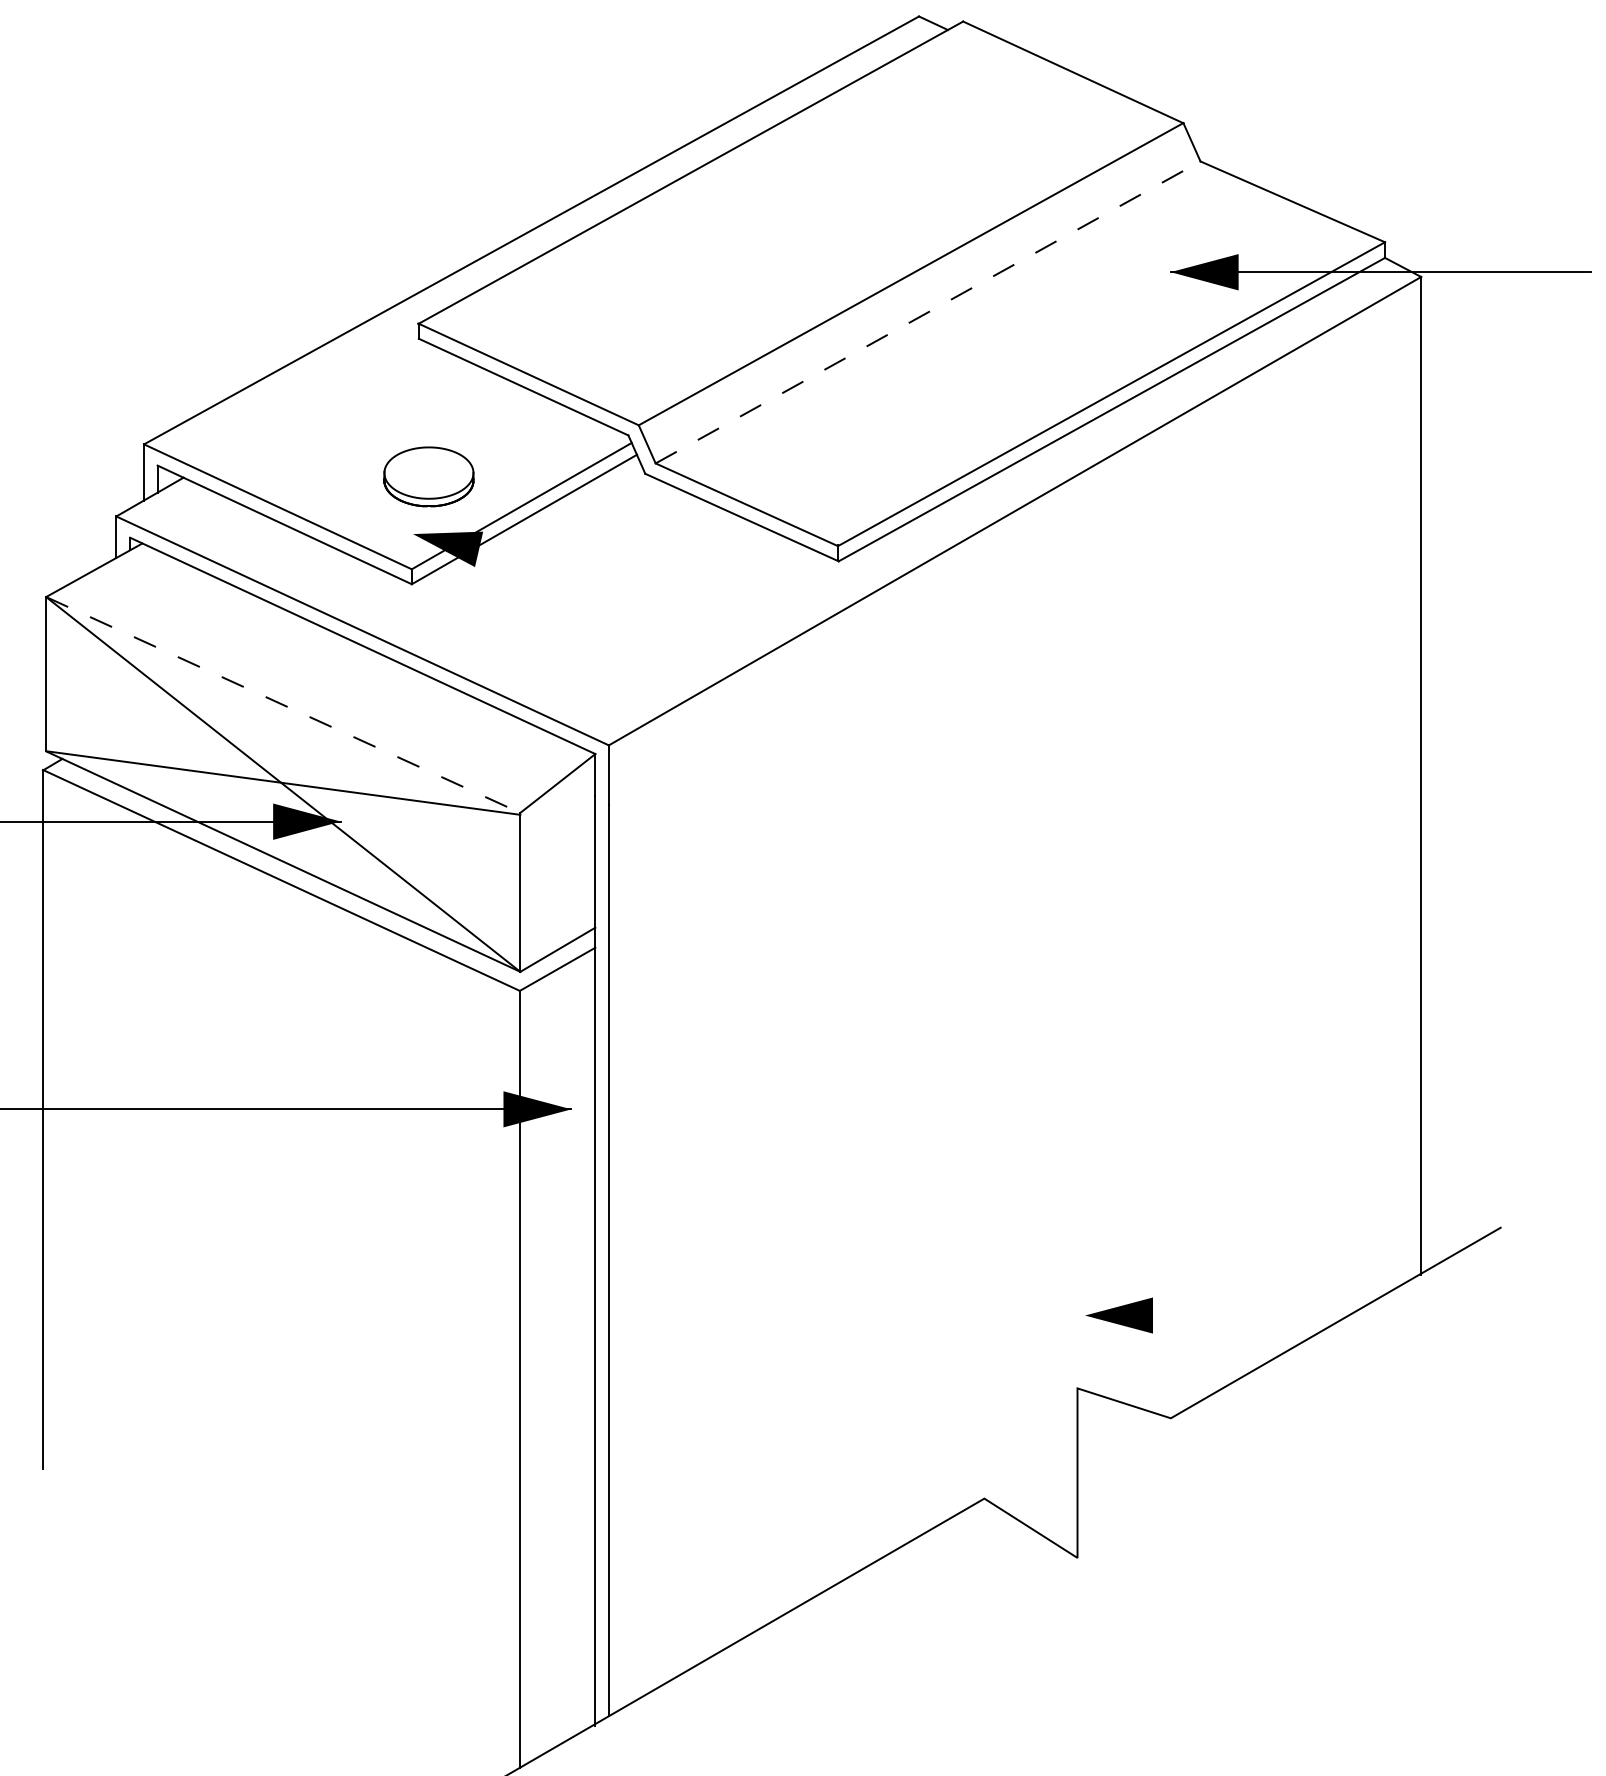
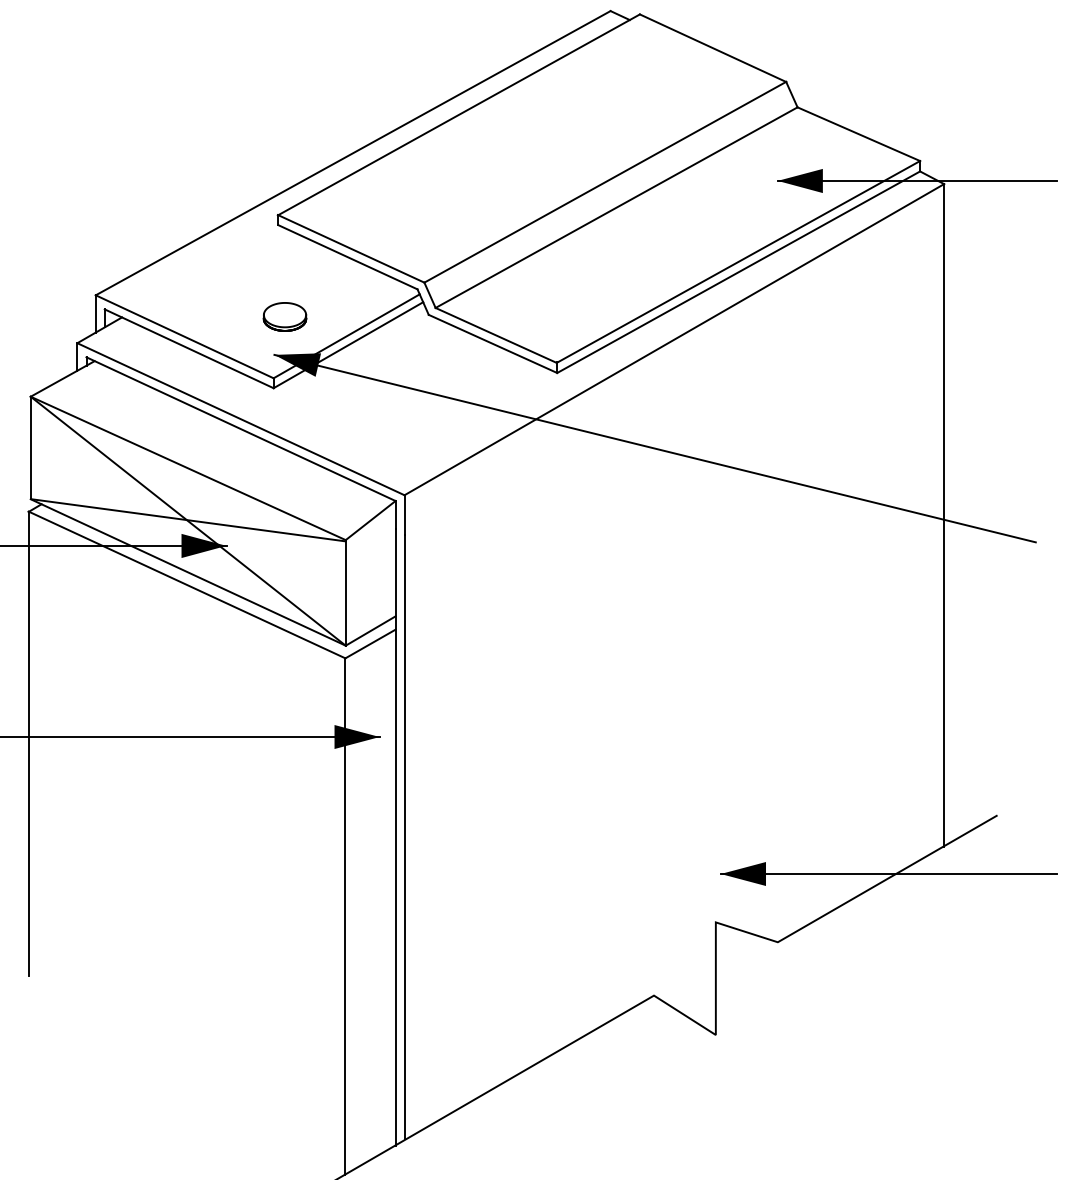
line: (927, 312) -> (616, 207), dashed -> solid
part: (428, 476) -> (284, 316), size x0.71
line: (985, 674) -> (654, 448), added
line: (283, 705) -> (188, 468), dashed -> solid
line: (1337, 1316) -> (888, 874), added

